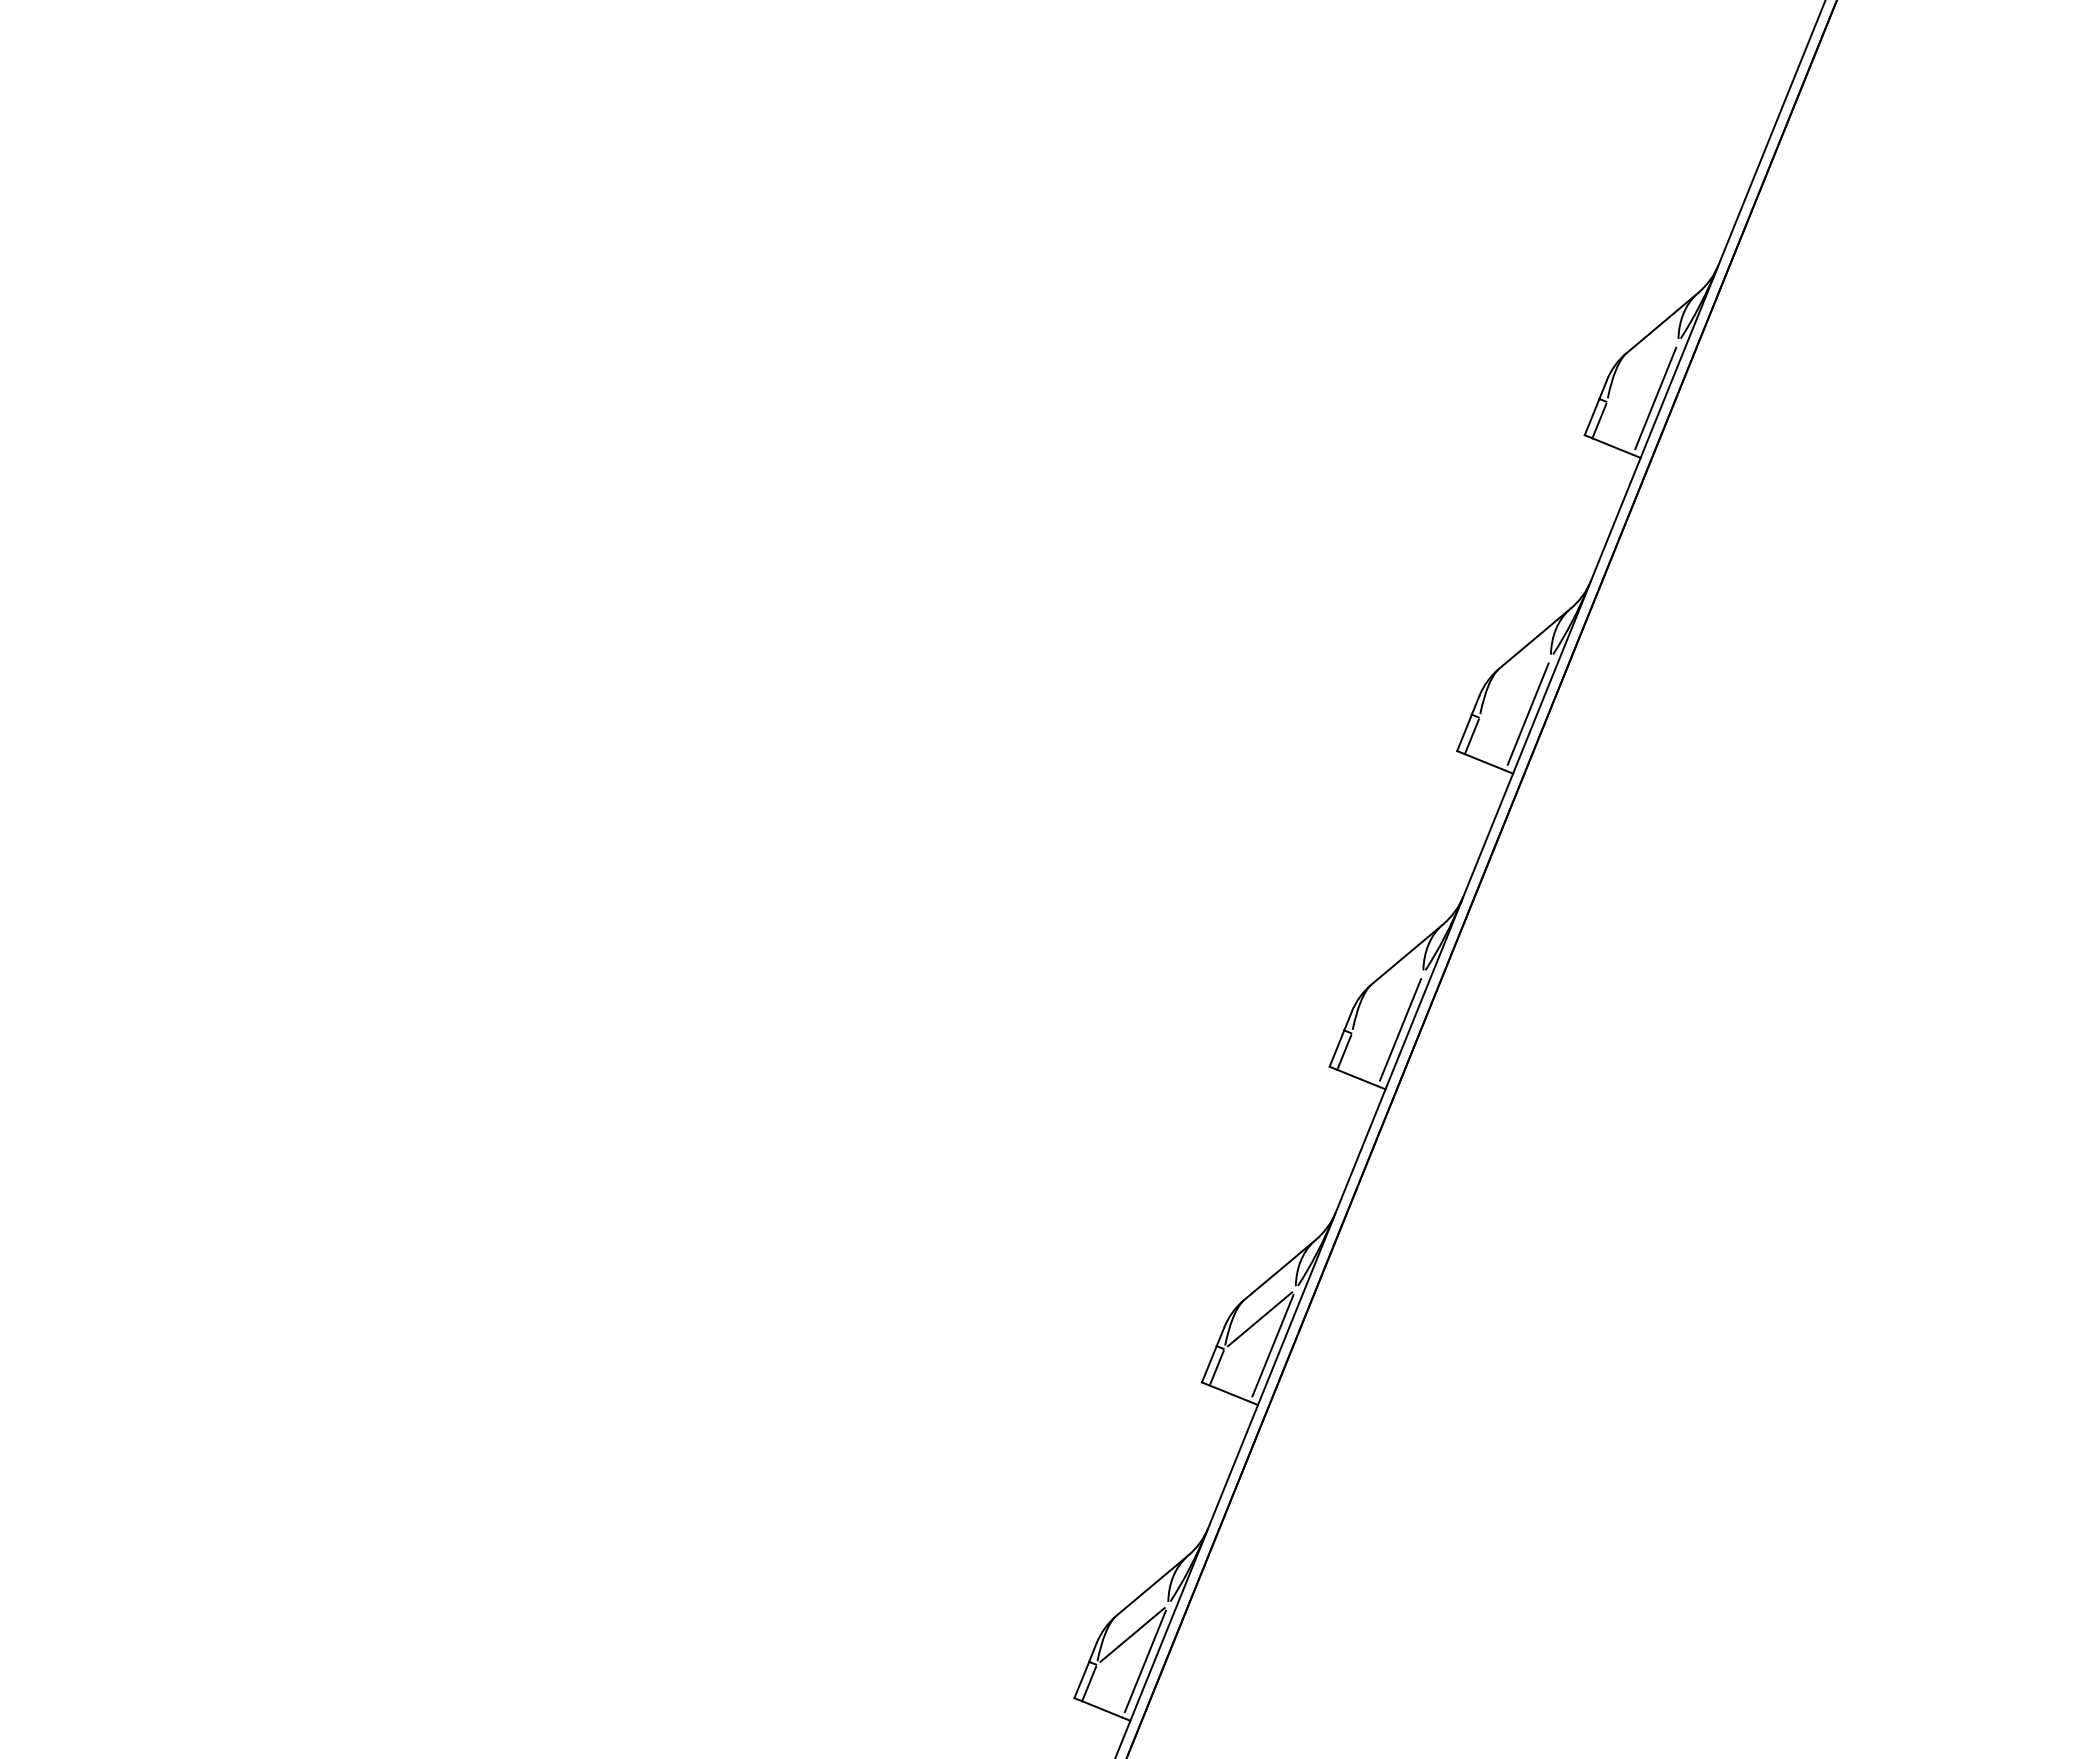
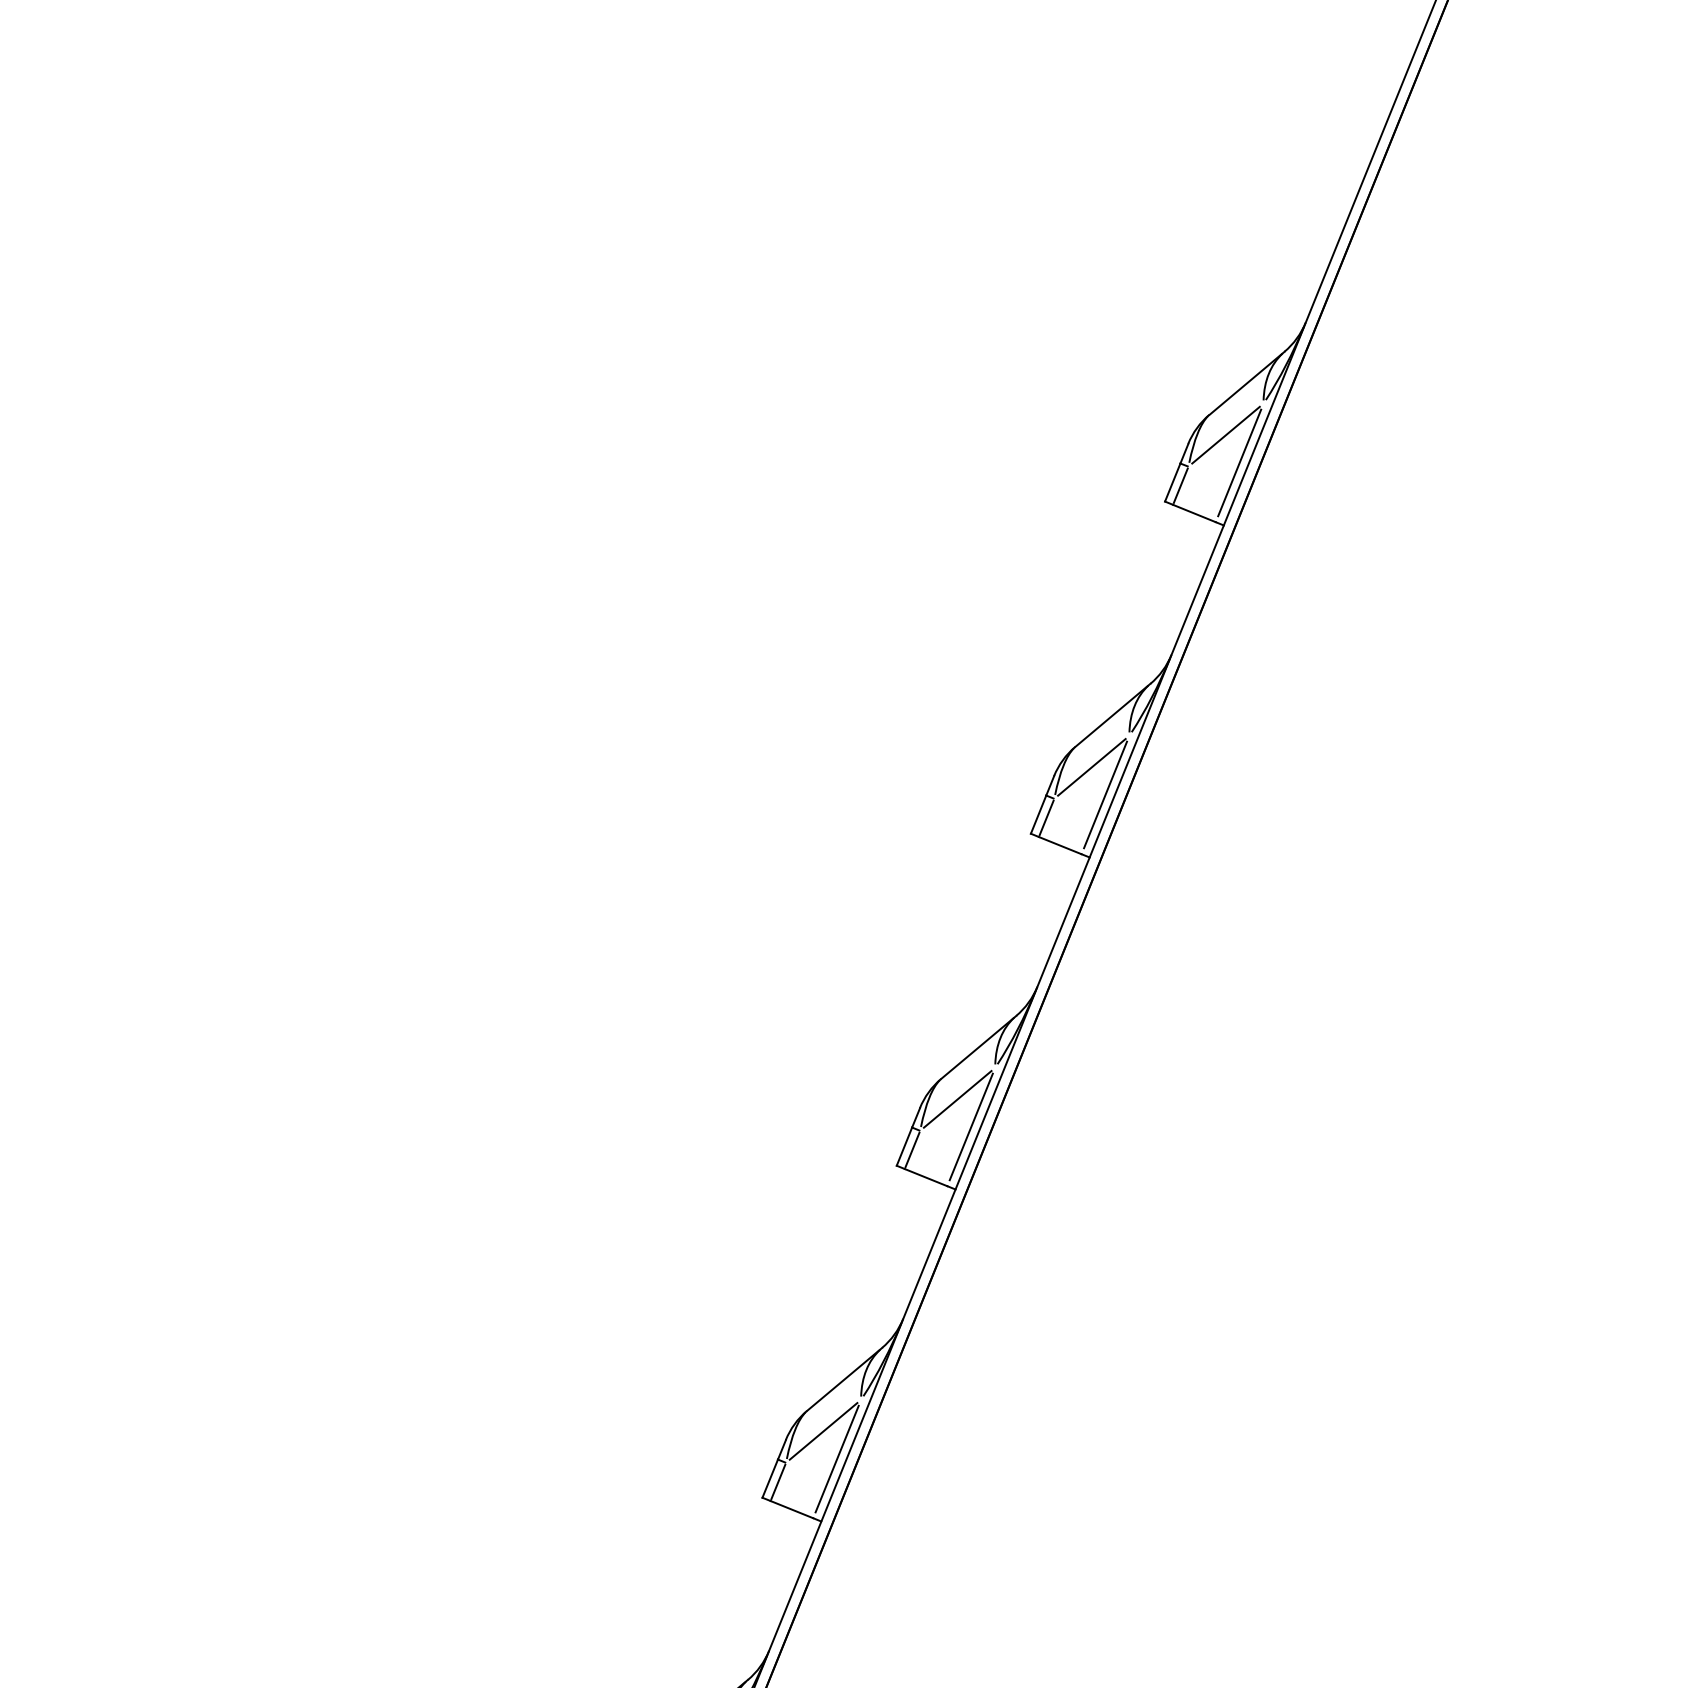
line: (1642, 372) -> (1225, 435), added
line: (1515, 687) -> (1092, 766), added
line: (1387, 1003) -> (957, 1099), added

